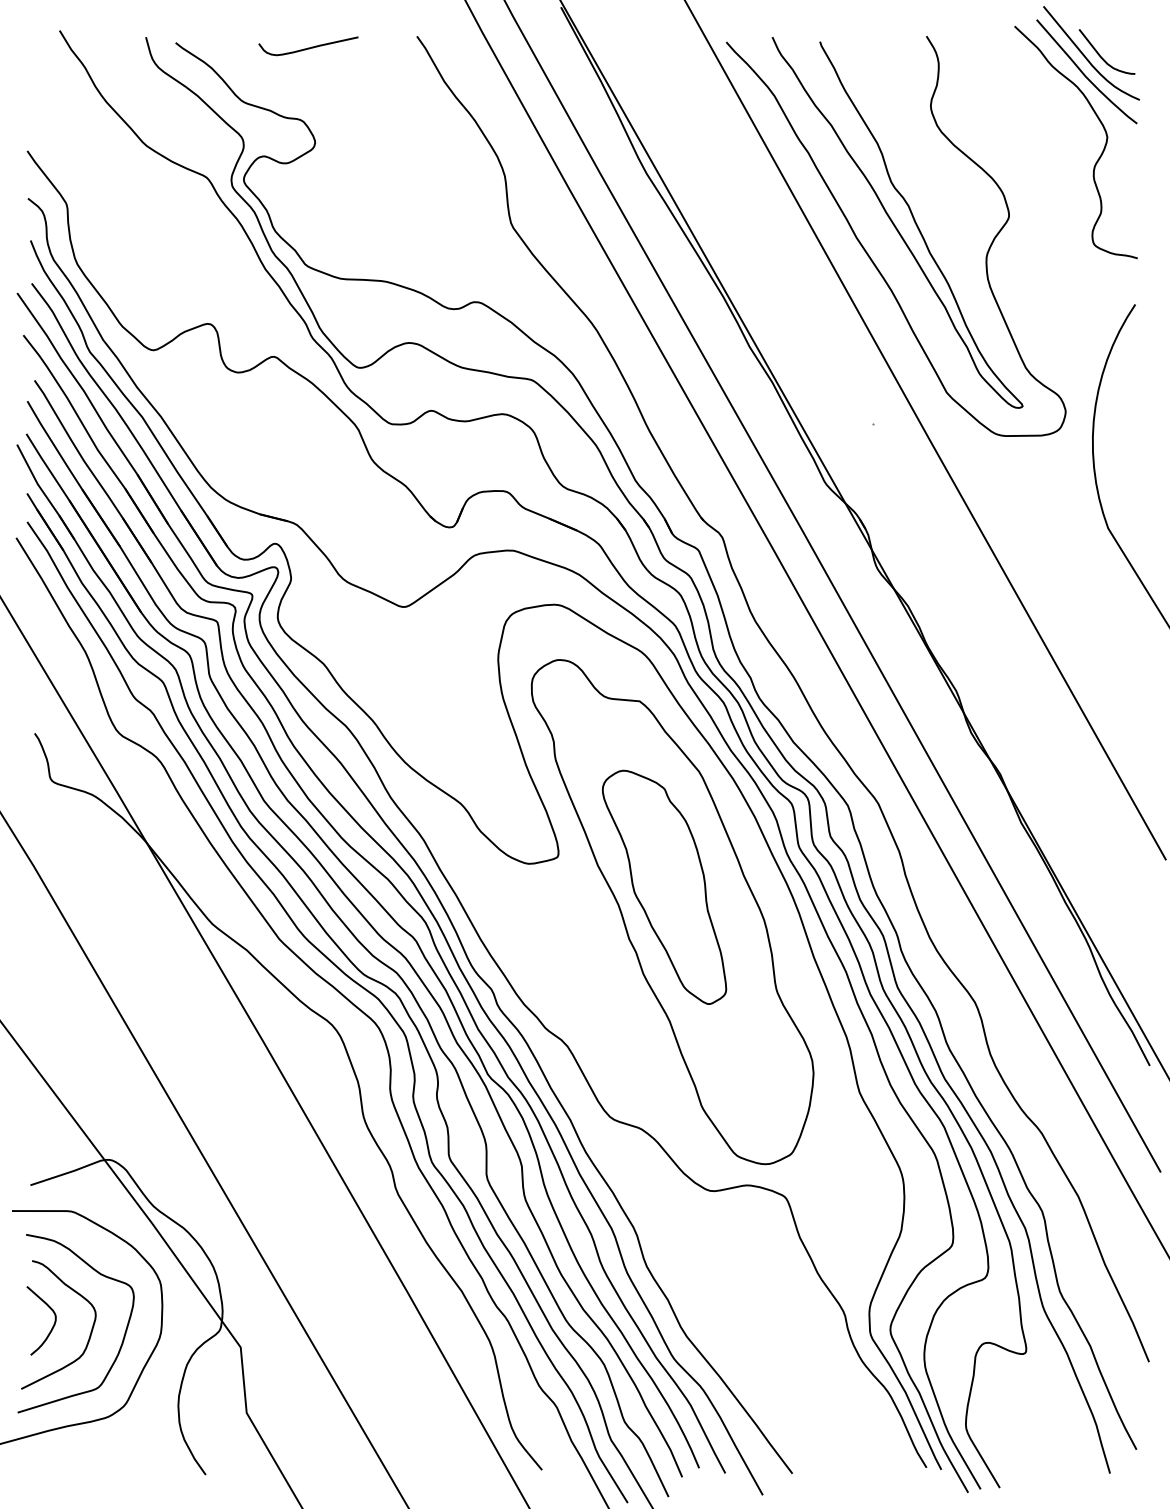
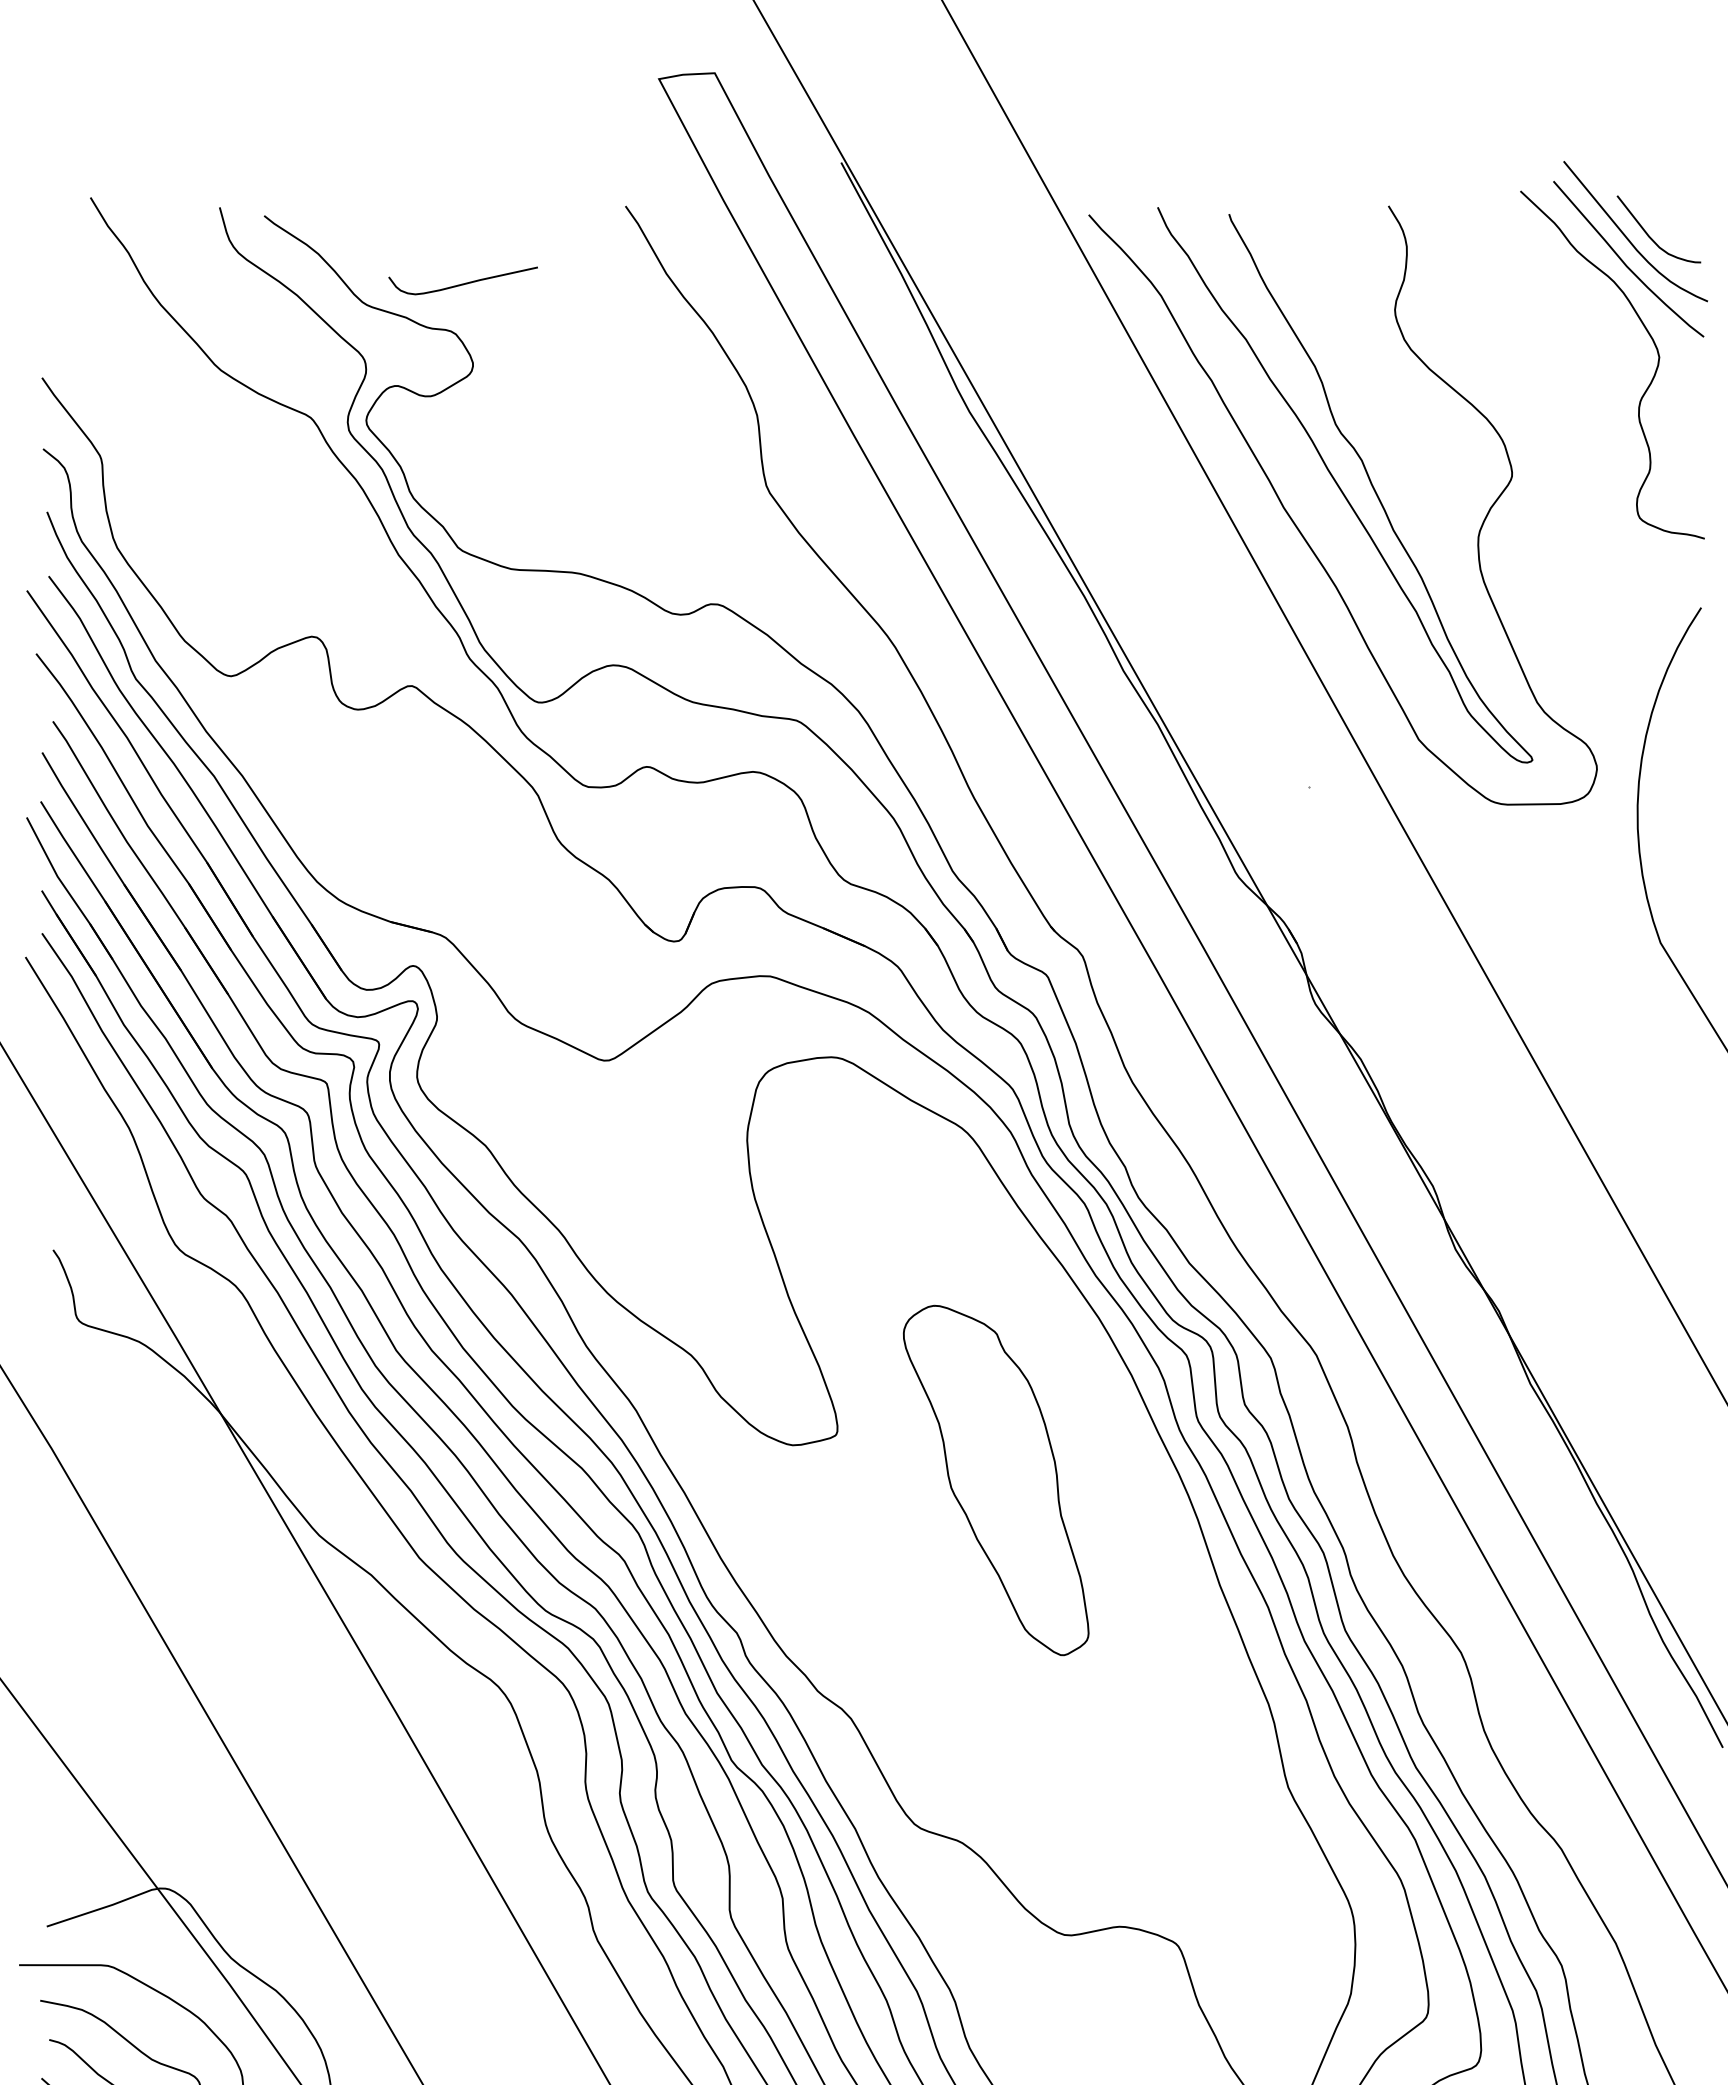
curve: (308, 47) -> (463, 282), moved
part: (672, 912) -> (1008, 1518), removed

